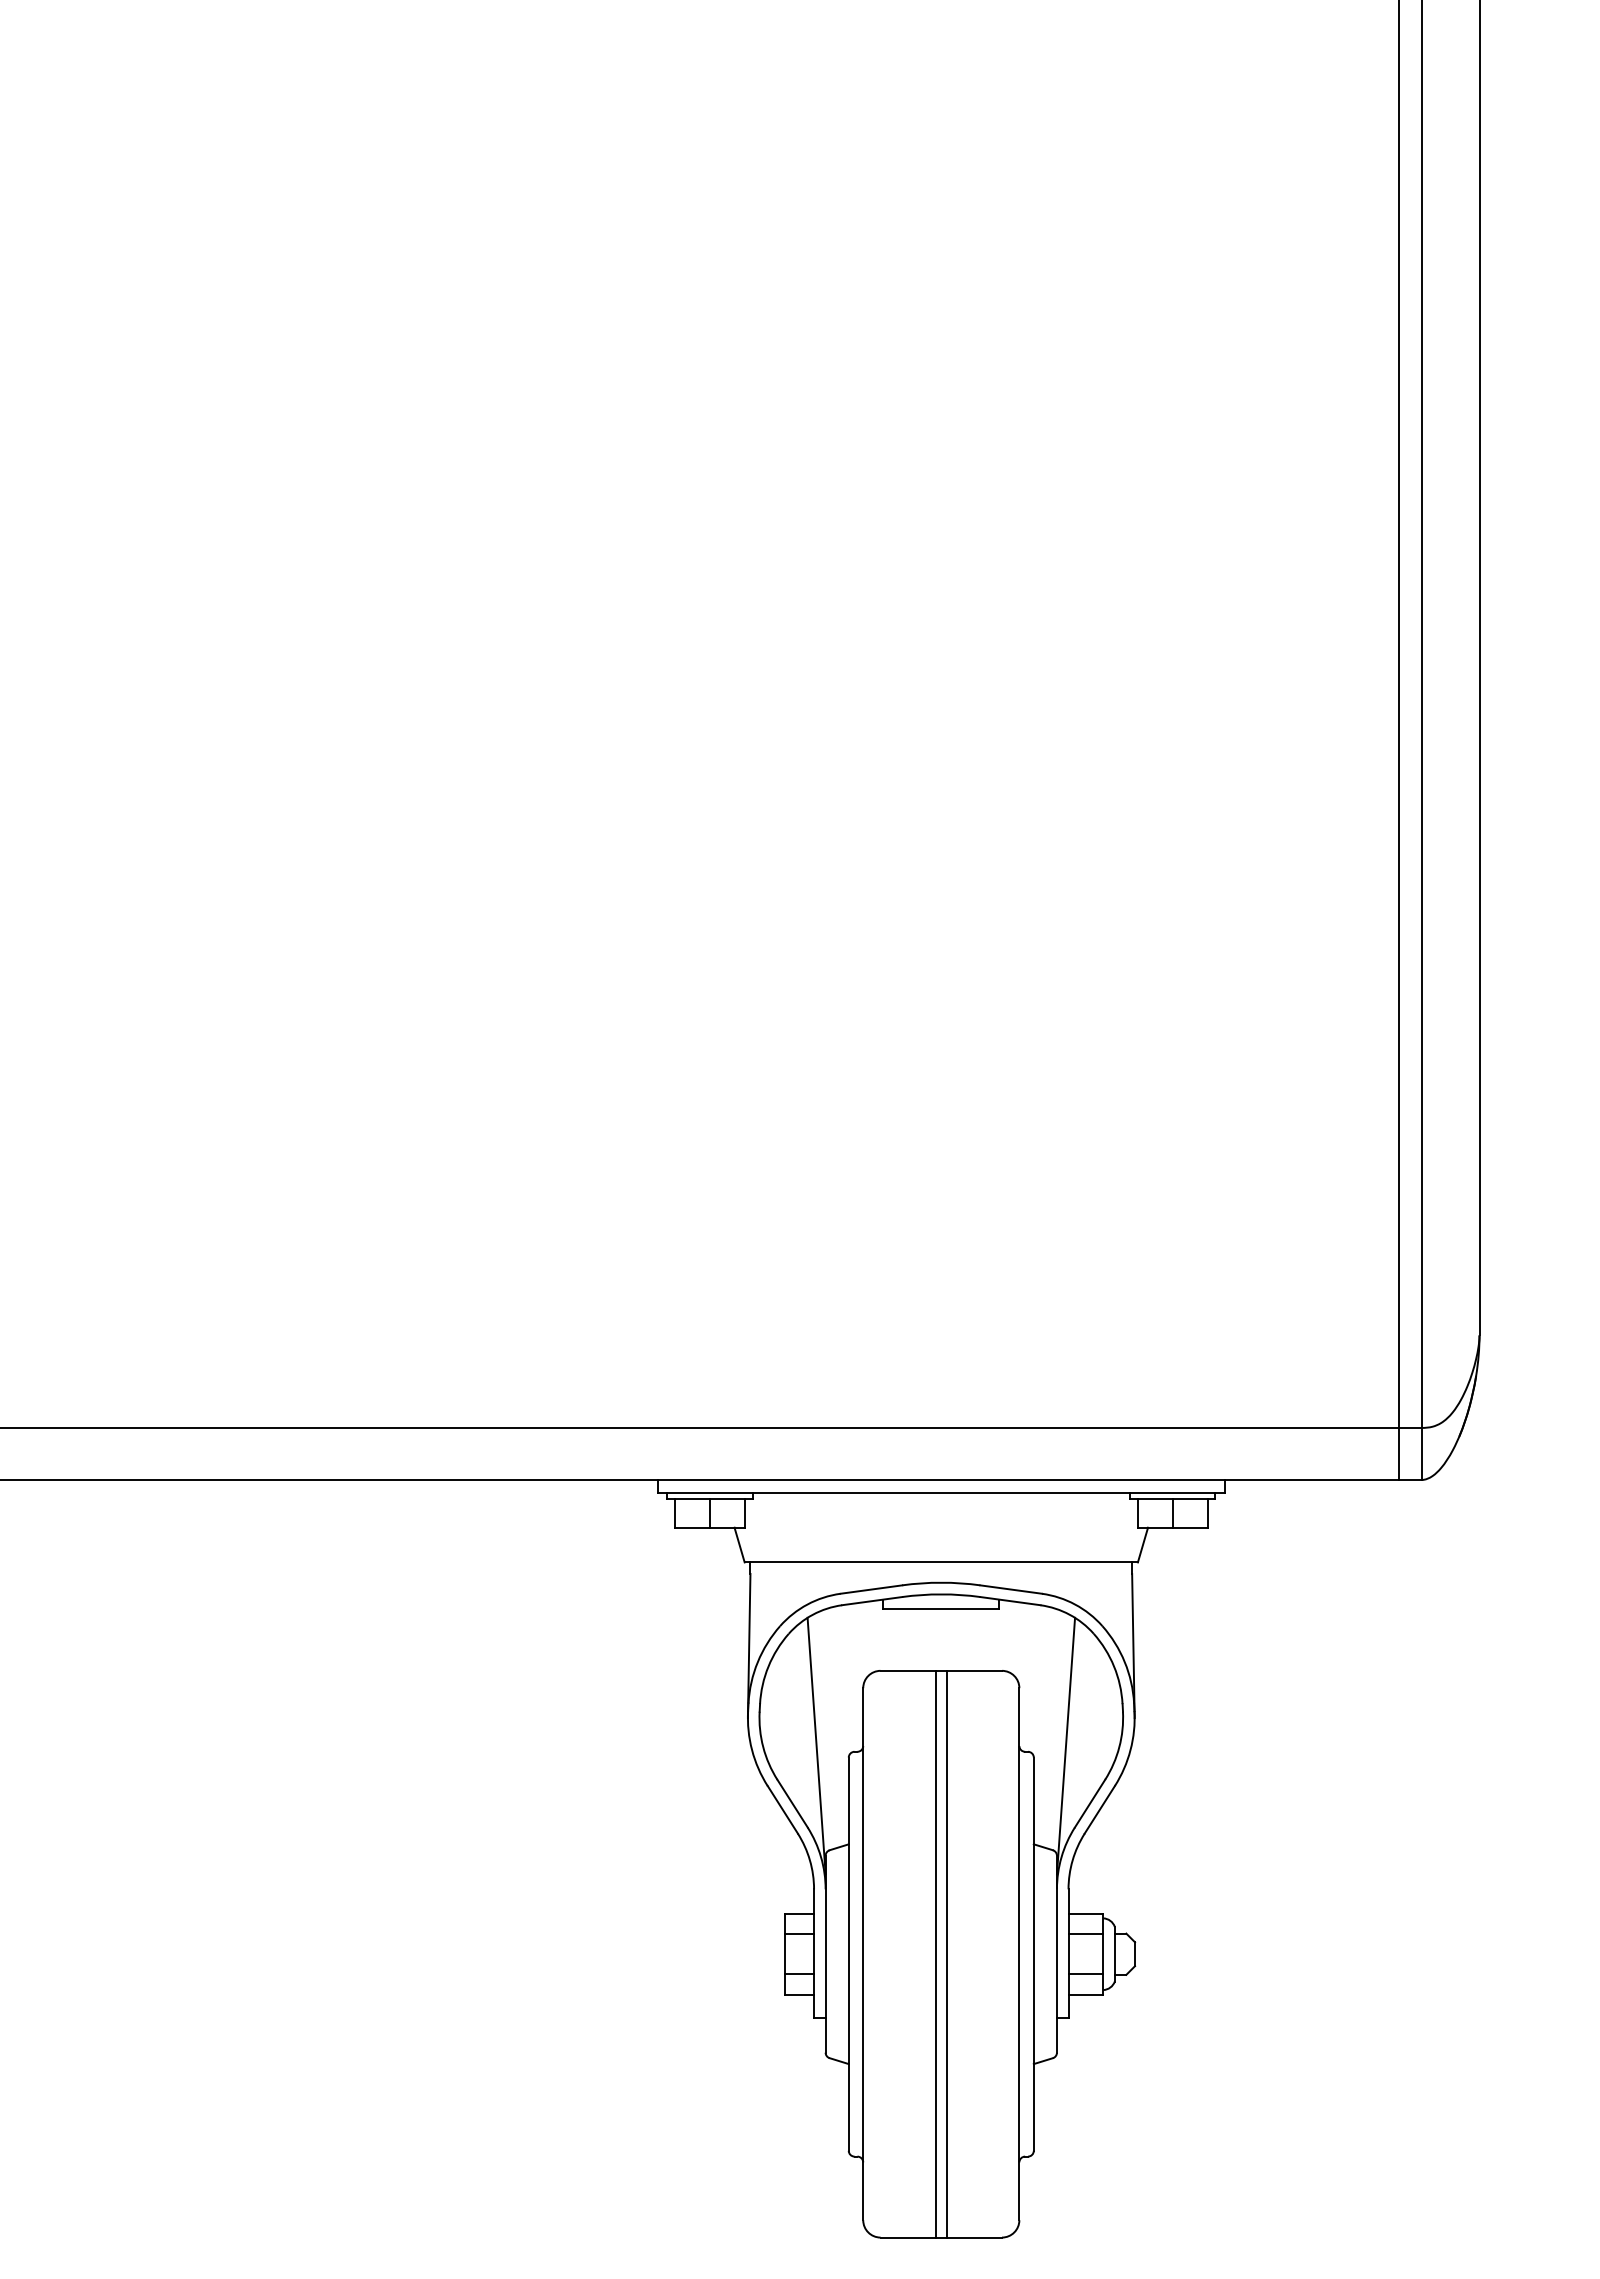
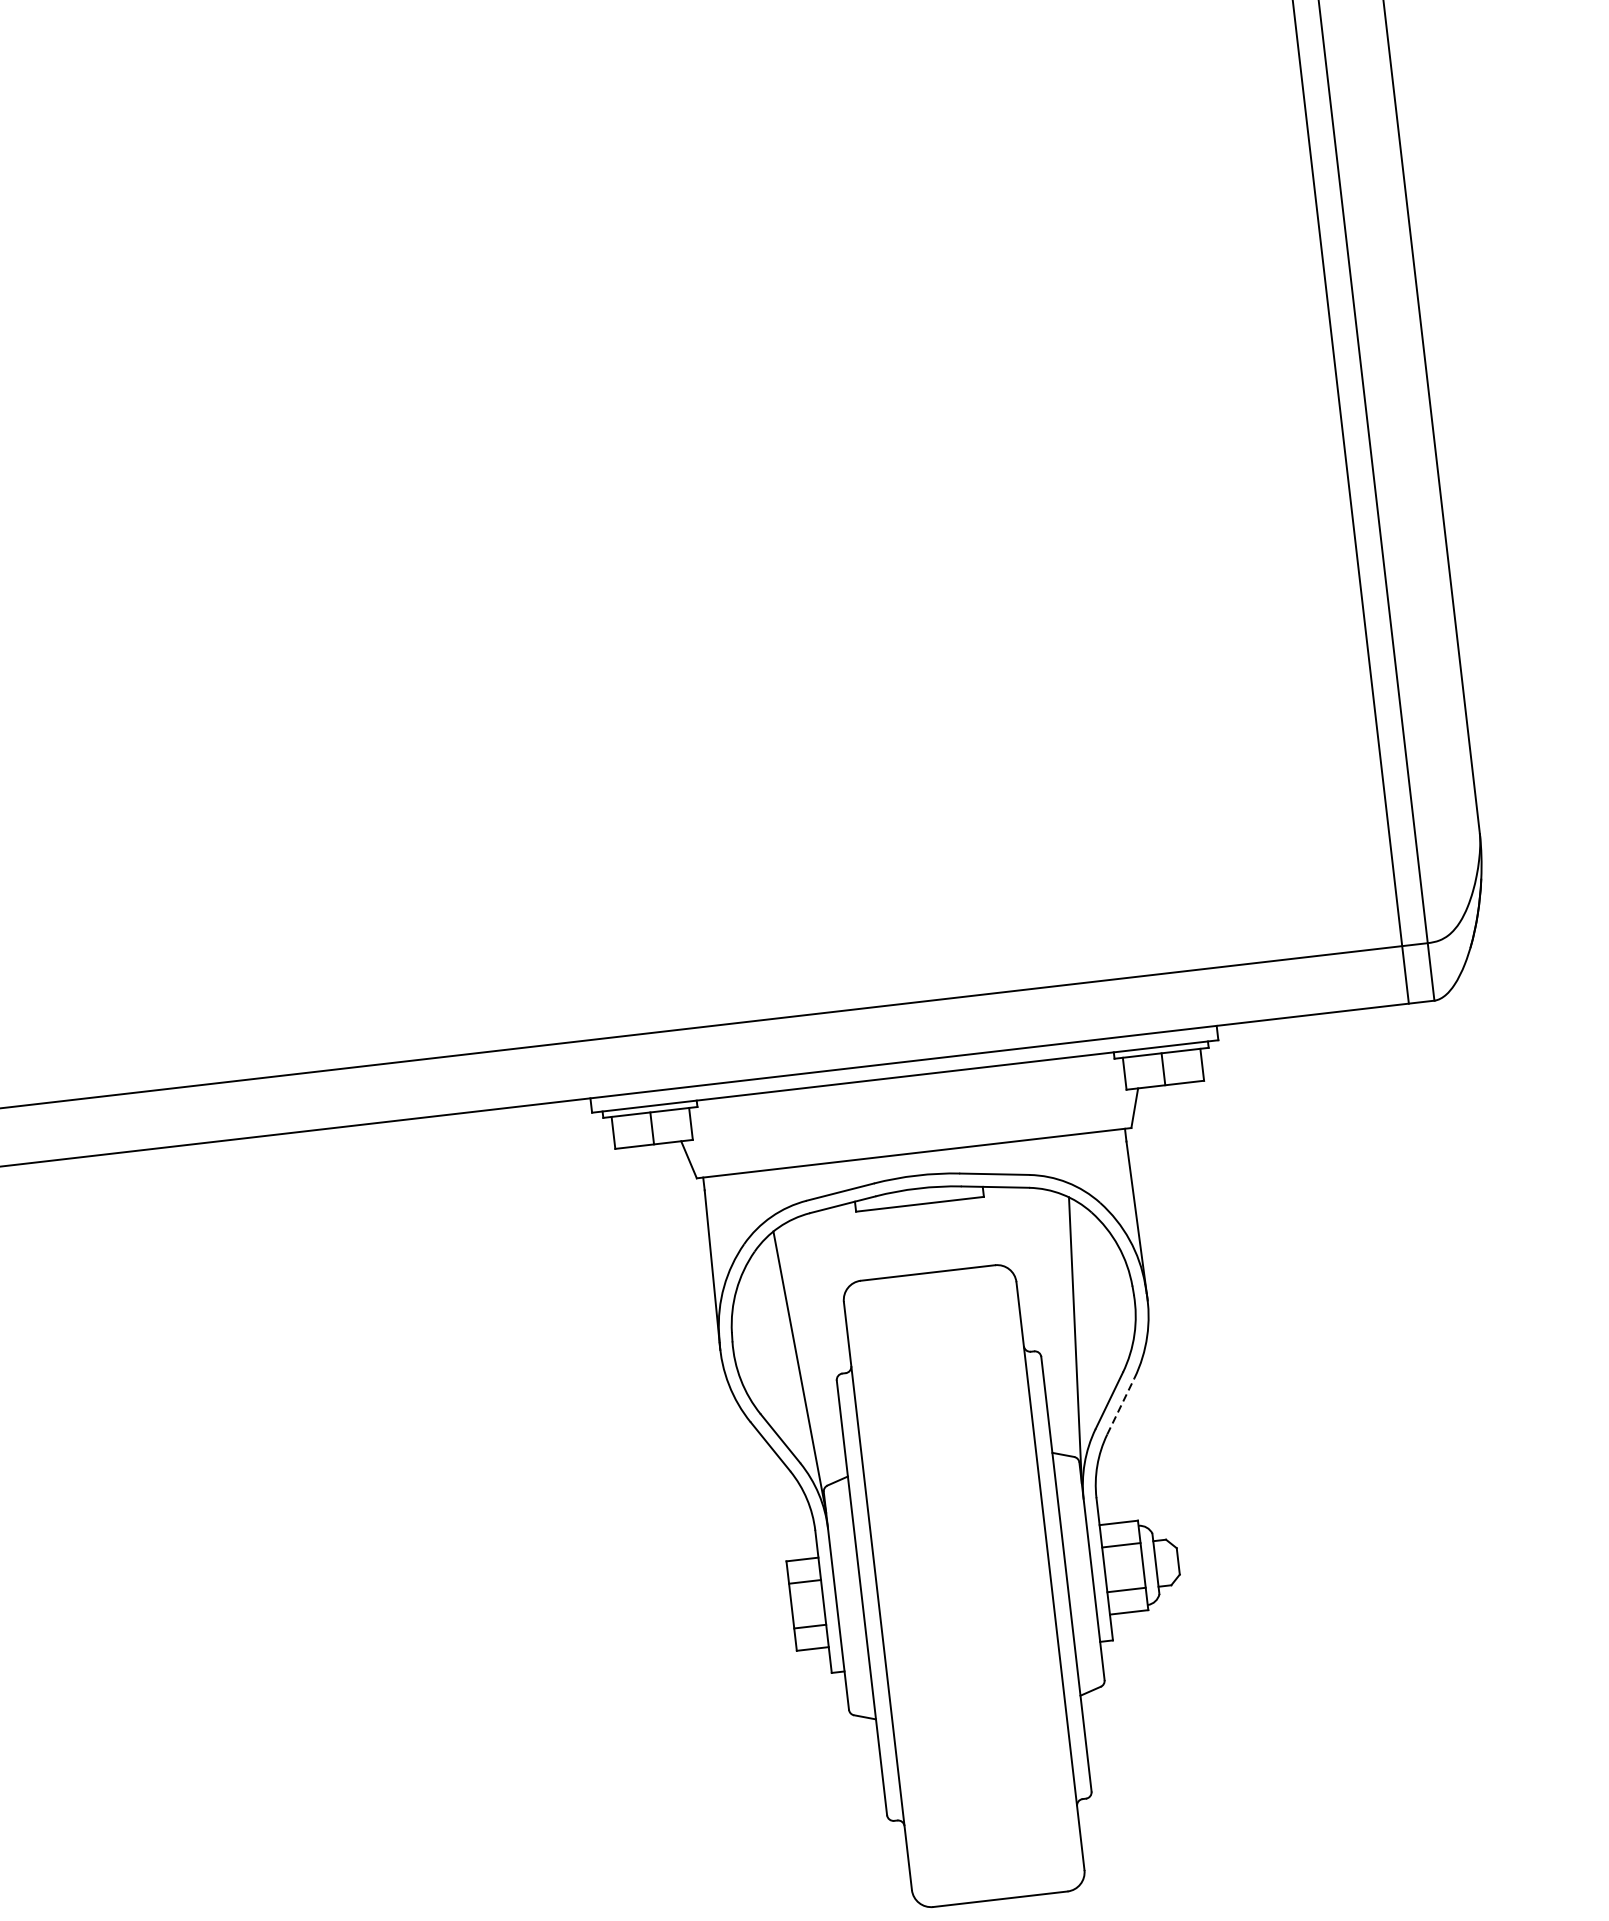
line: (1100, 1809) -> (1121, 1405), solid -> dashed
line: (935, 1953) -> (957, 1586), removed
line: (947, 1953) -> (970, 1584), removed

